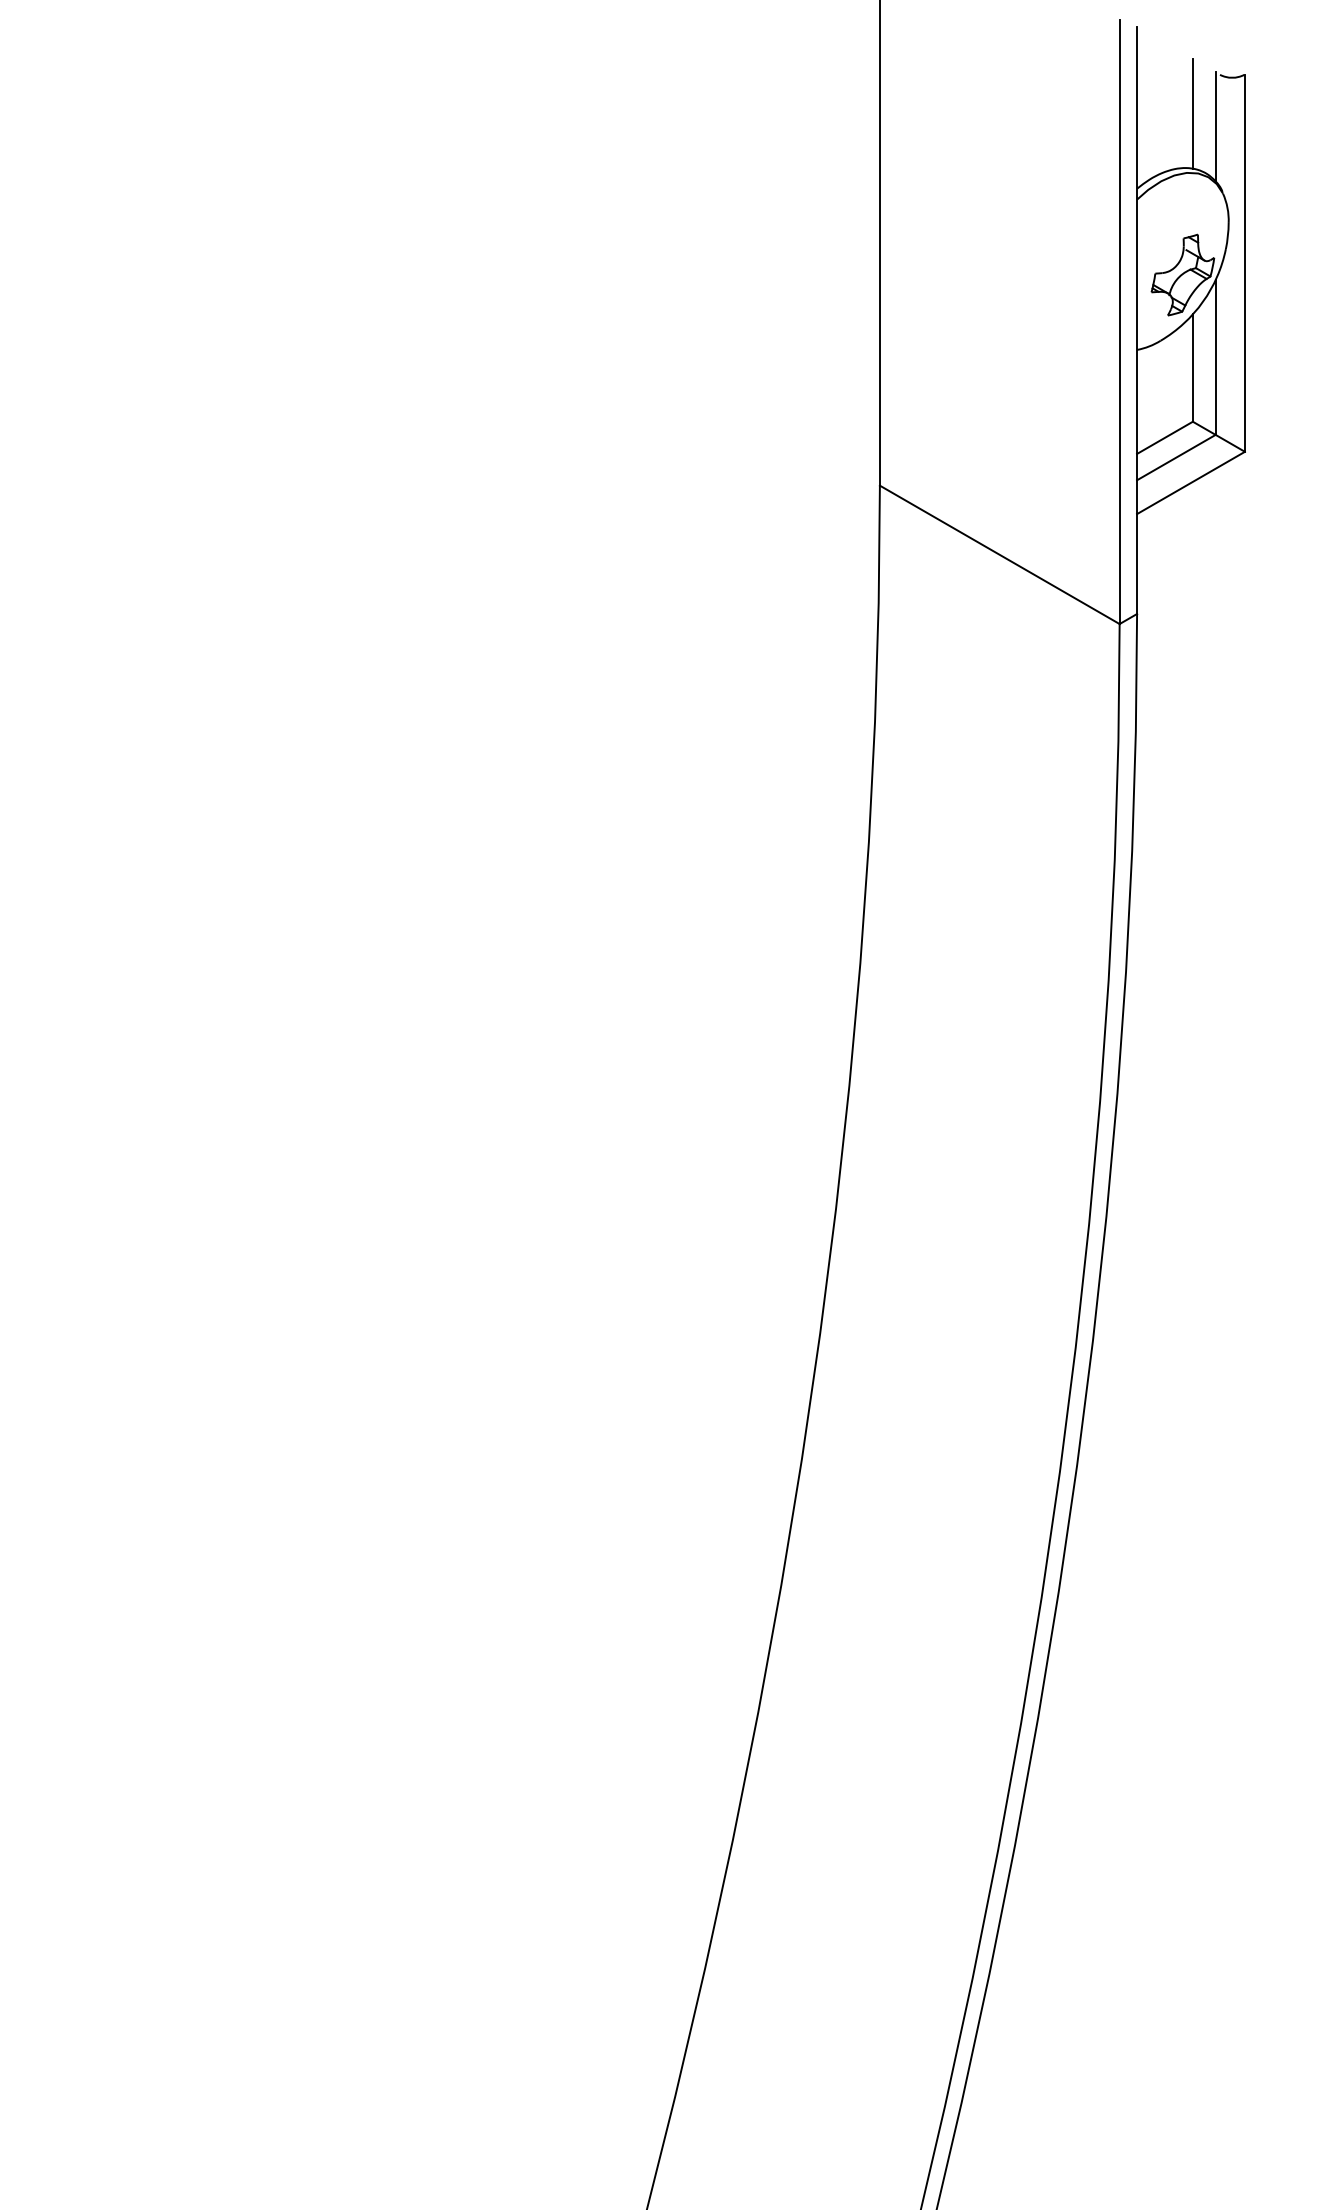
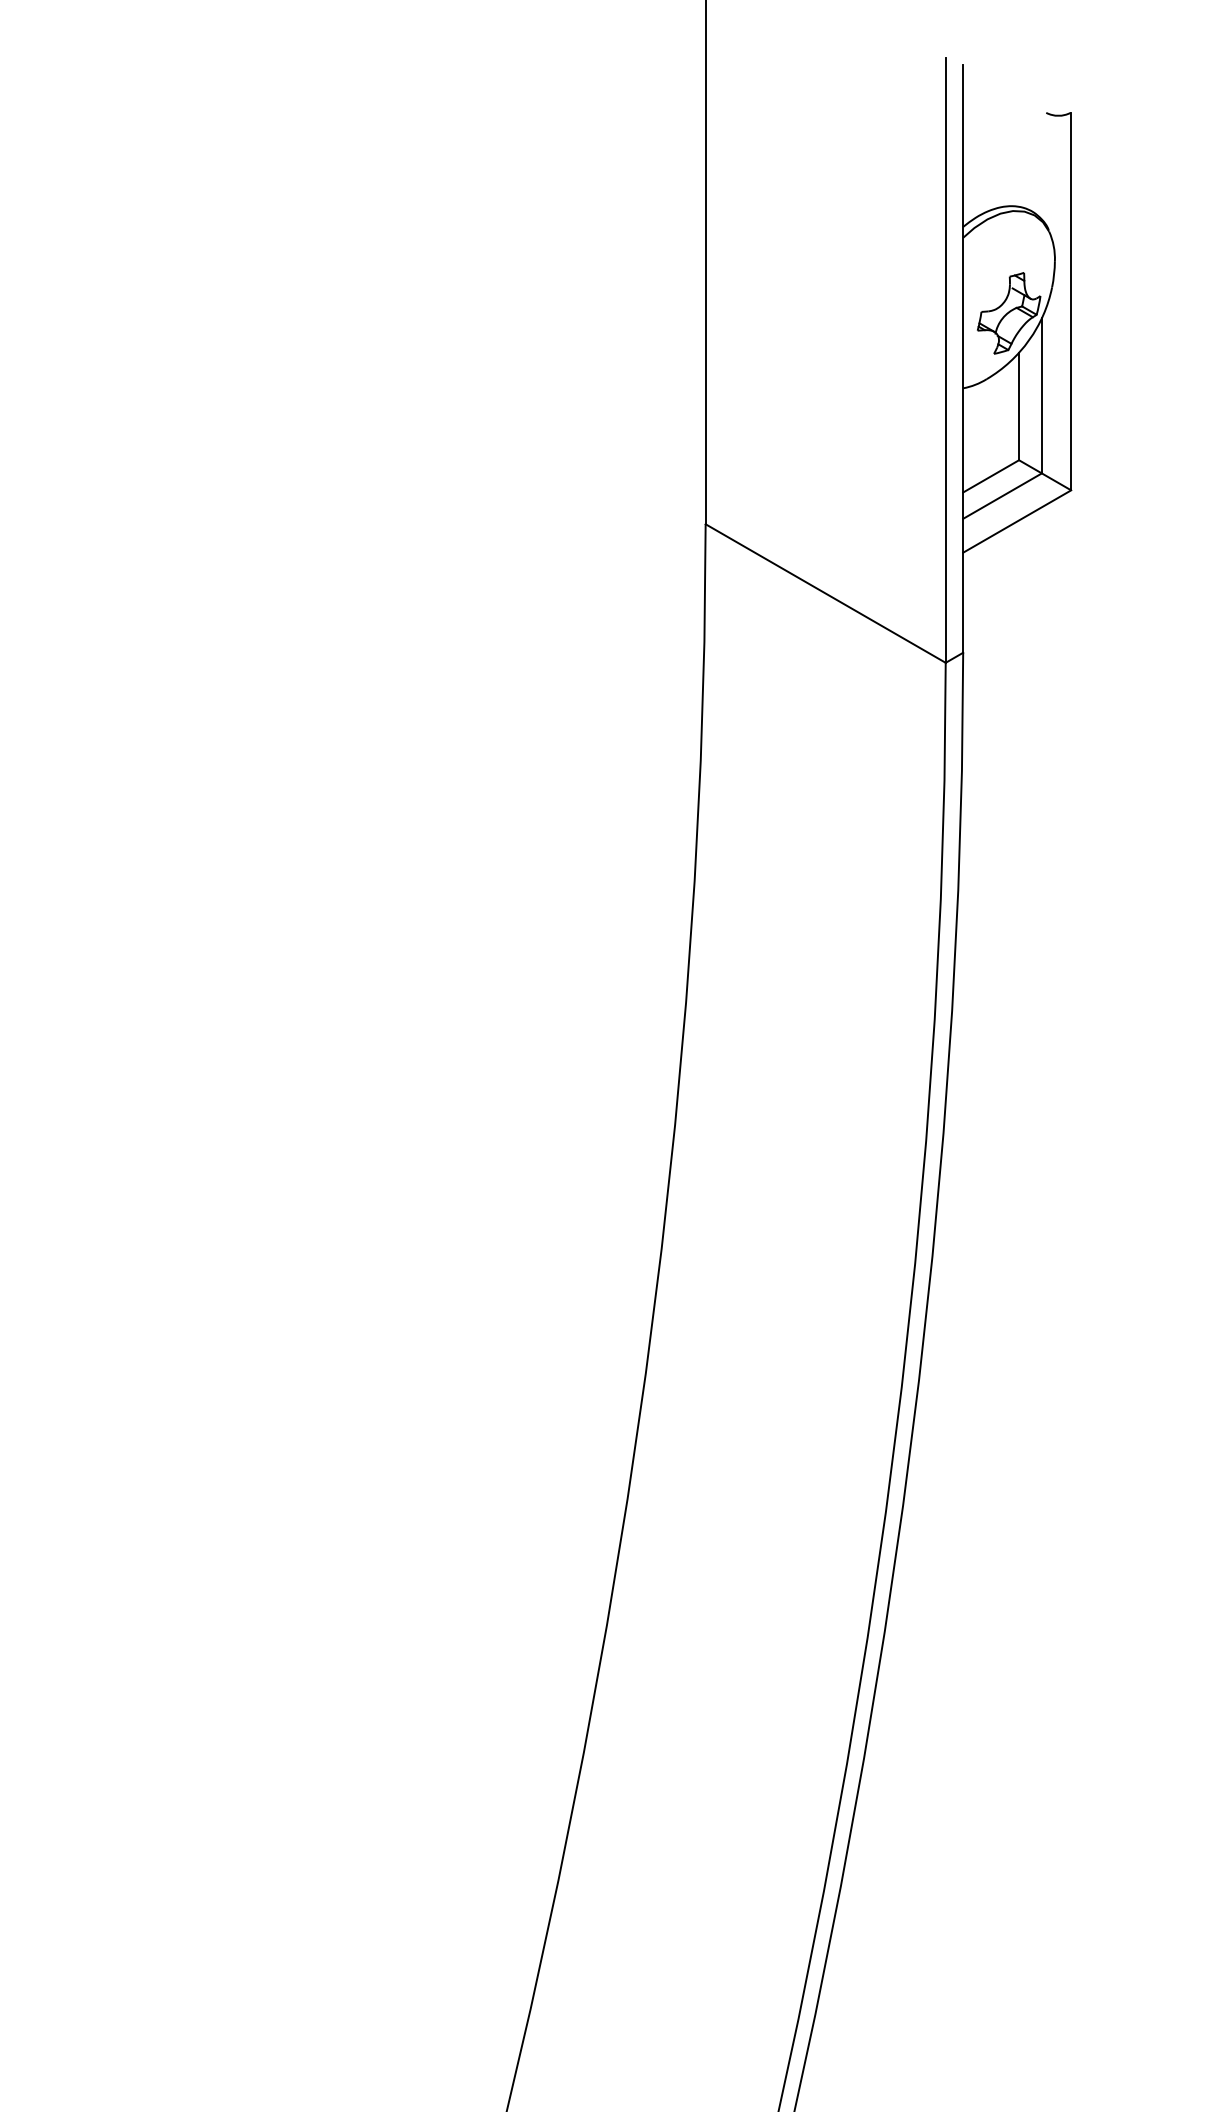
line: (1192, 114) -> (1018, 152), removed
line: (1215, 126) -> (1041, 164), removed

